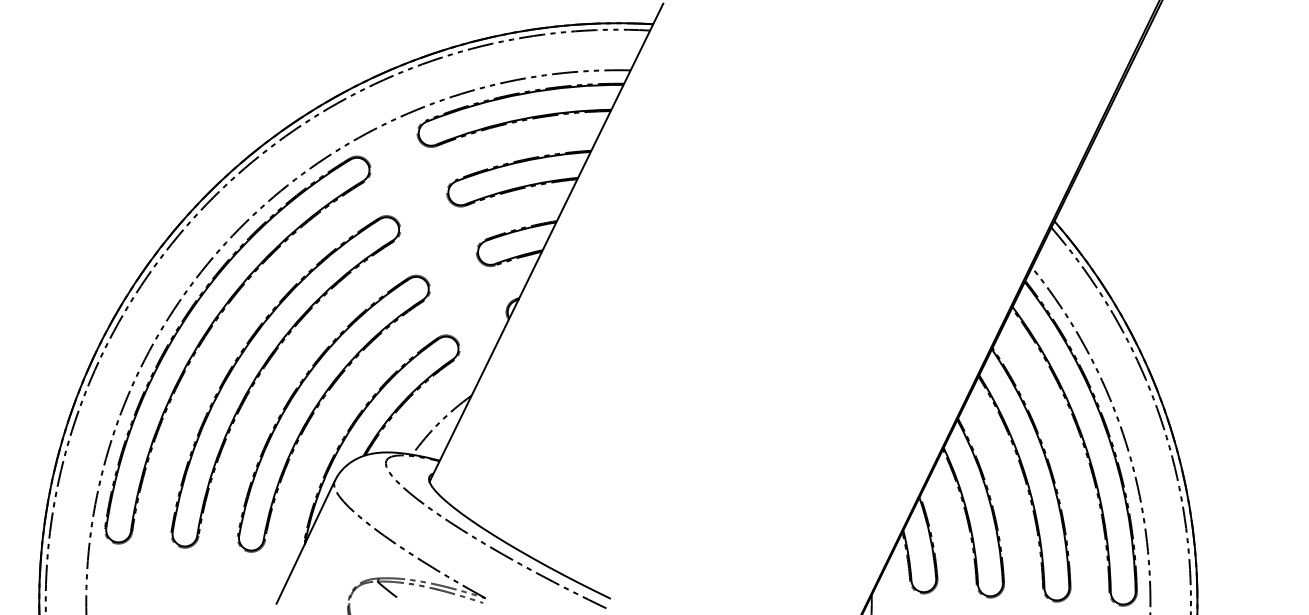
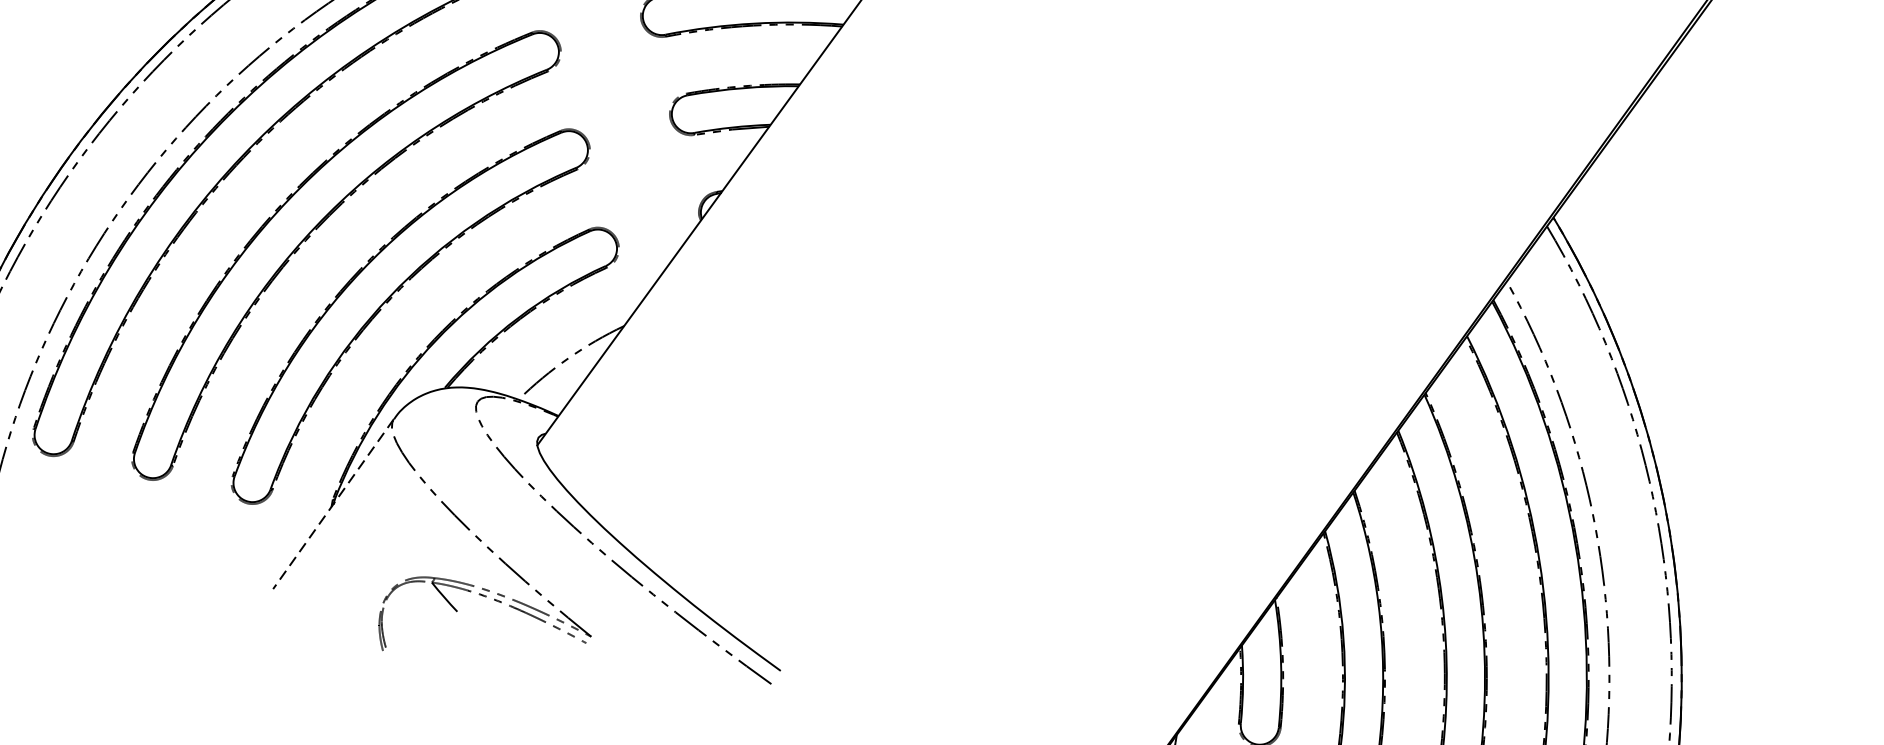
line: (305, 542) -> (333, 504), solid -> dashed

